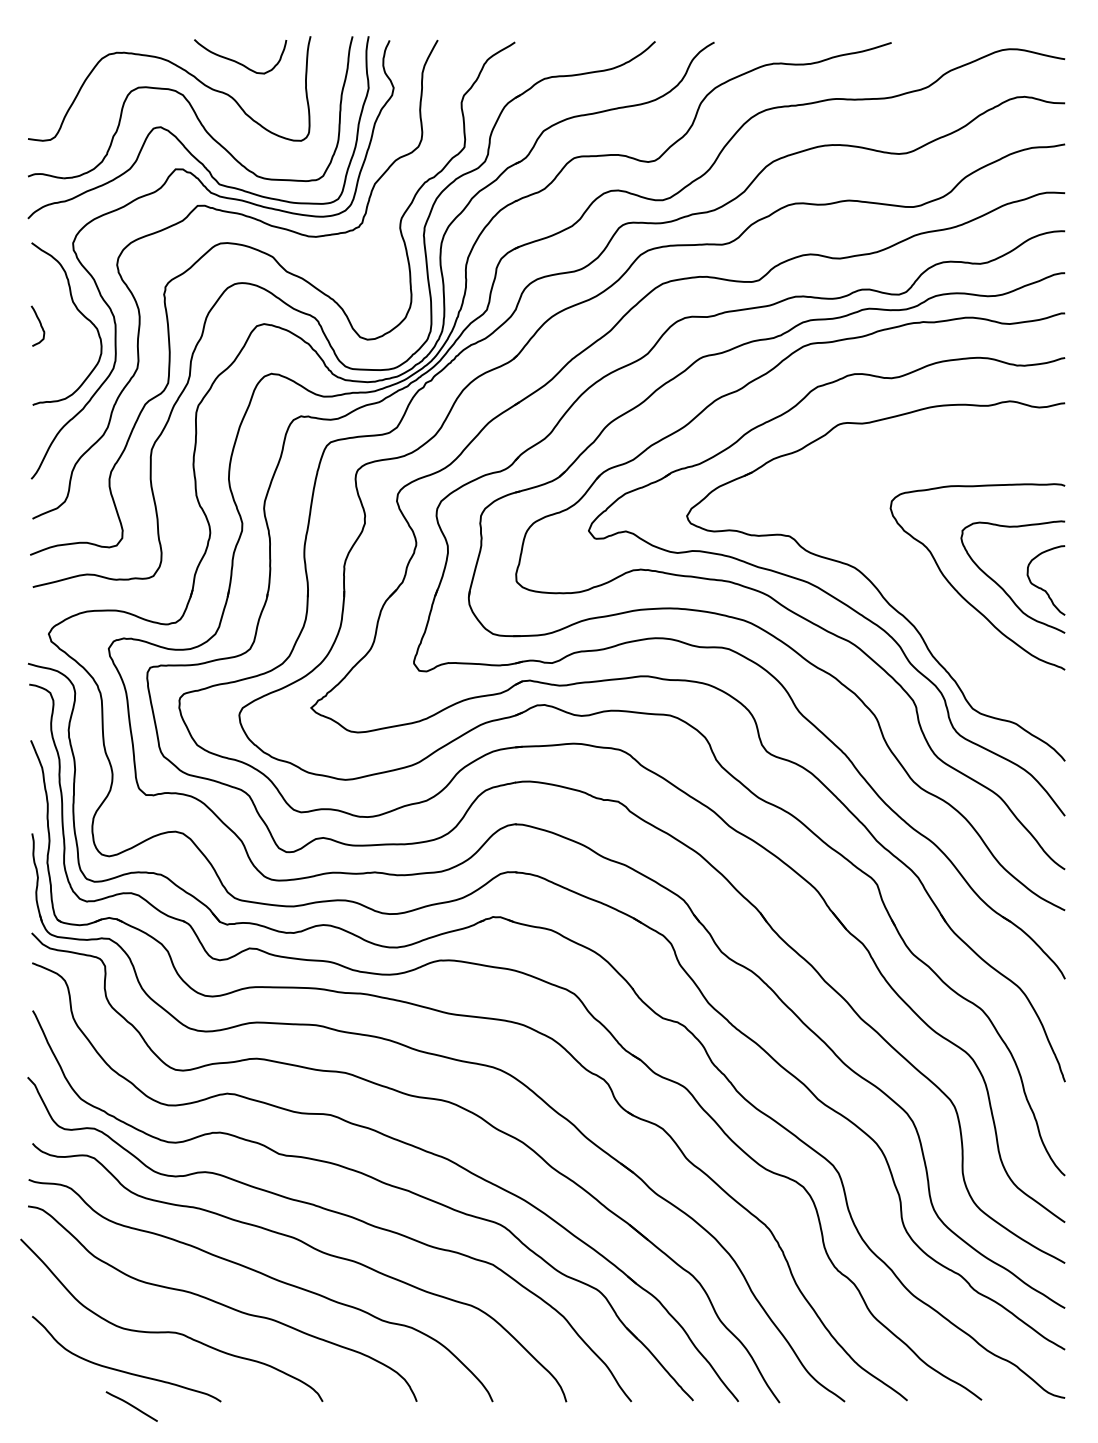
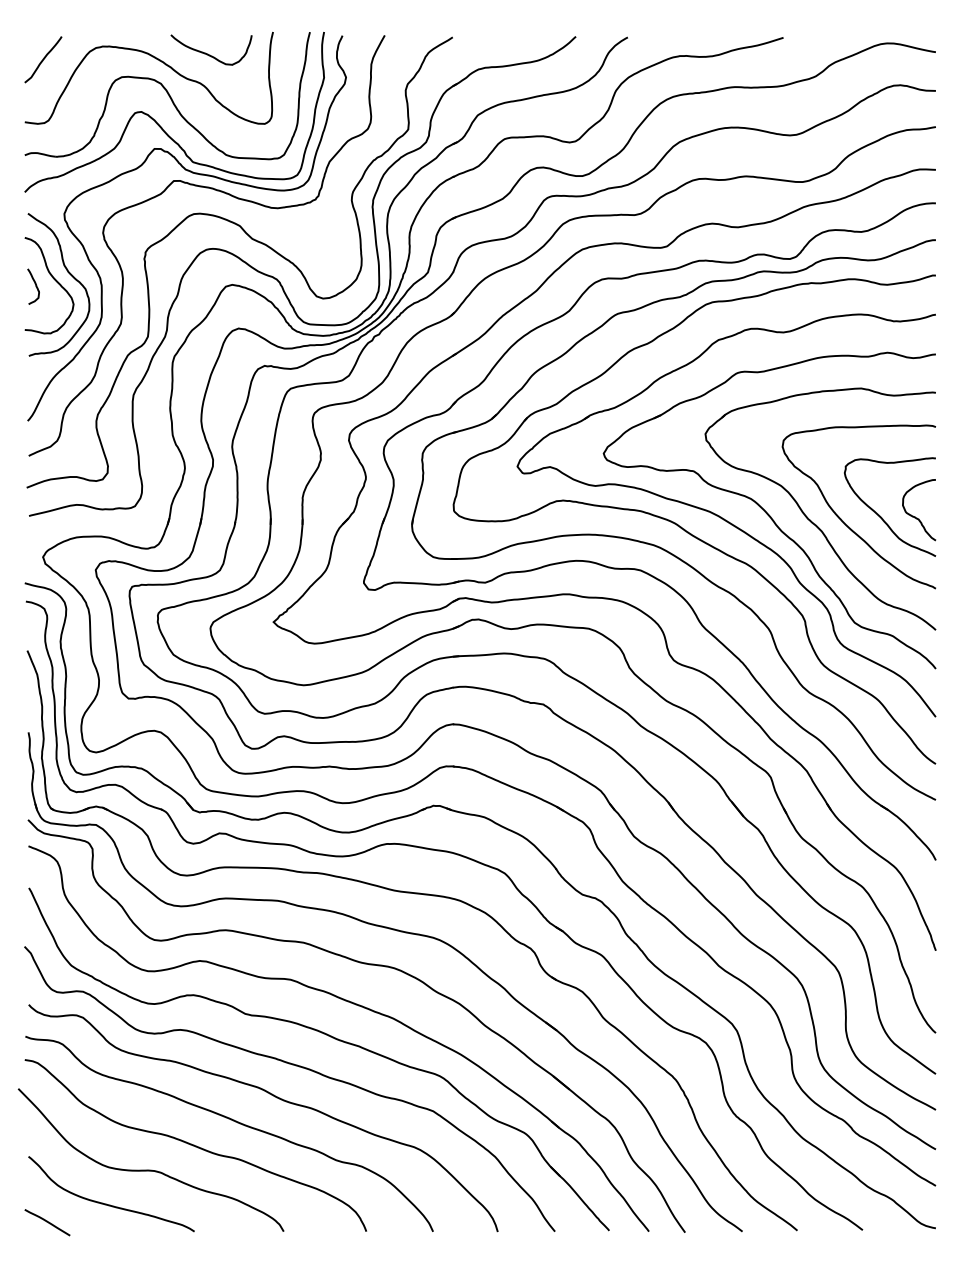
curve: (48, 67) -> (42, 59), added
curve: (61, 318) -> (54, 279), added
part: (921, 590) -> (809, 518), added
curve: (131, 1406) -> (47, 1222), moved

